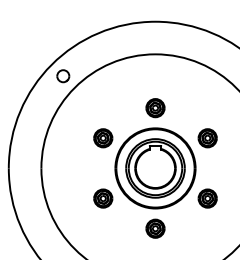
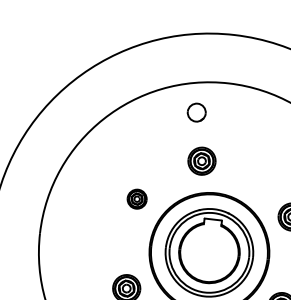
part: (63, 76) -> (197, 113), moved
part: (155, 108) -> (201, 161), moved
part: (103, 138) -> (137, 199), size x0.7

